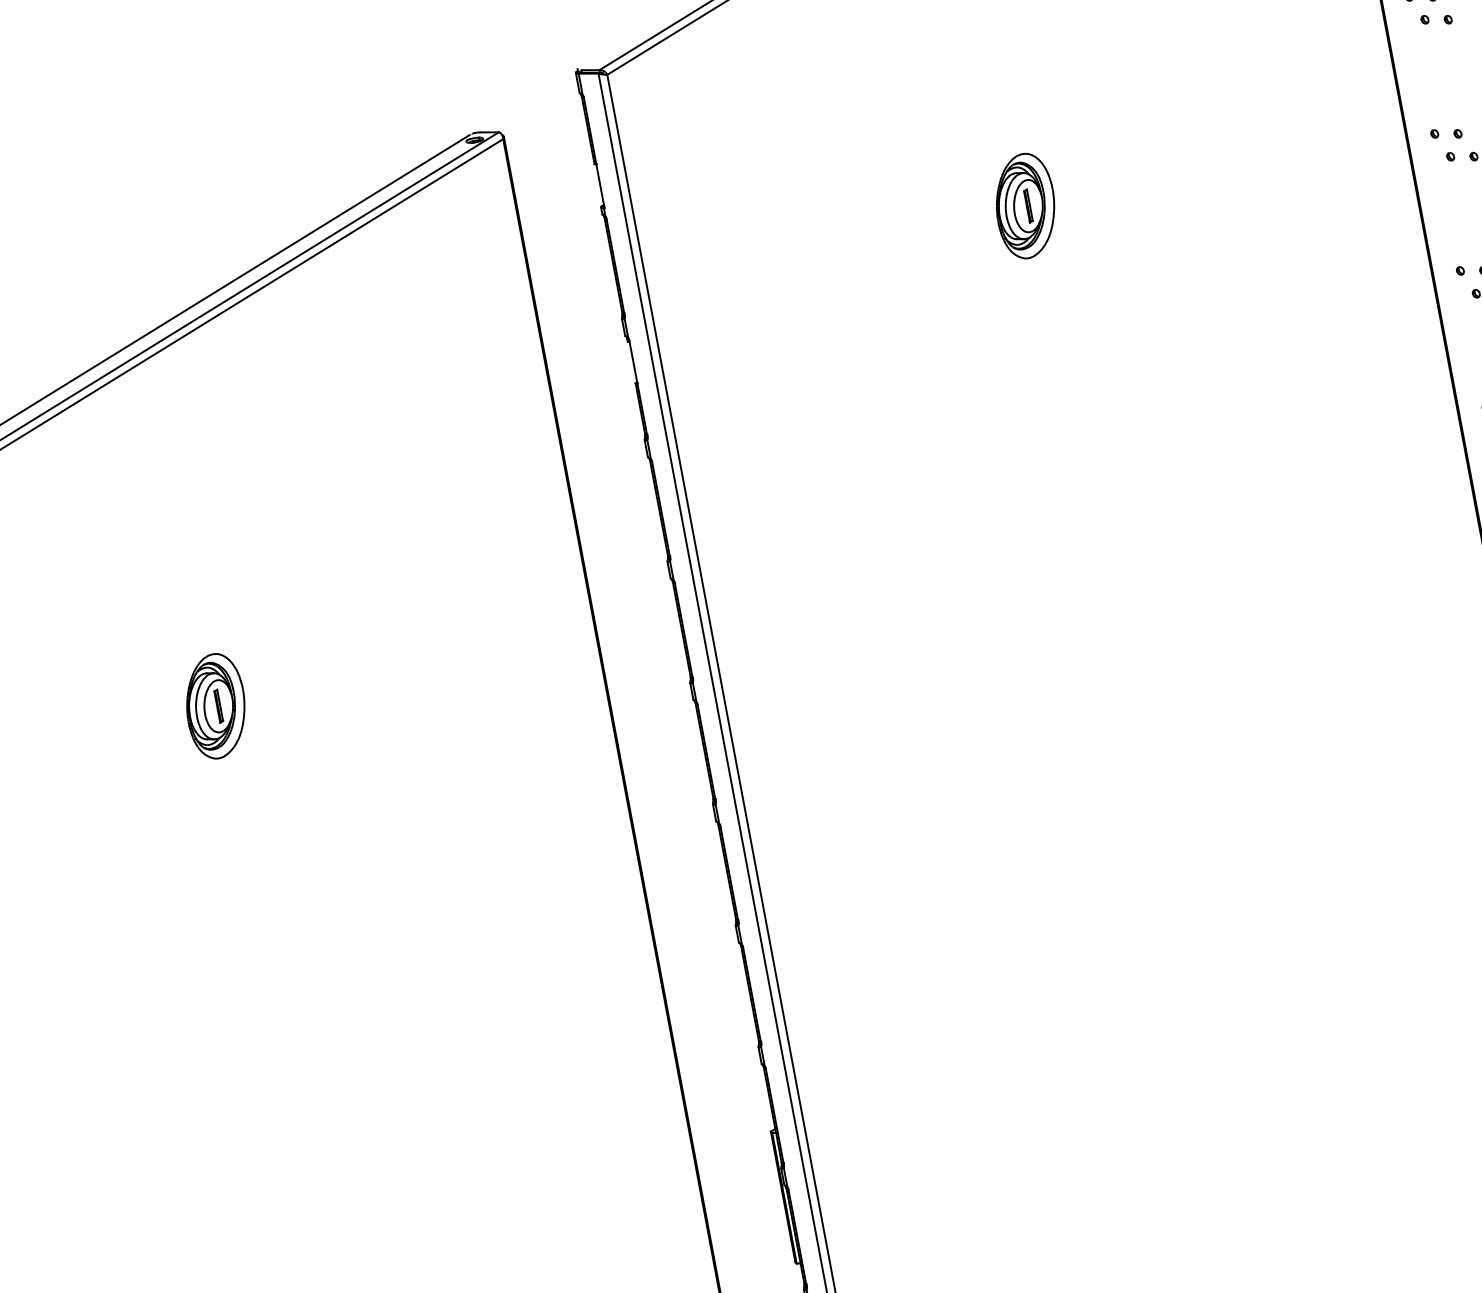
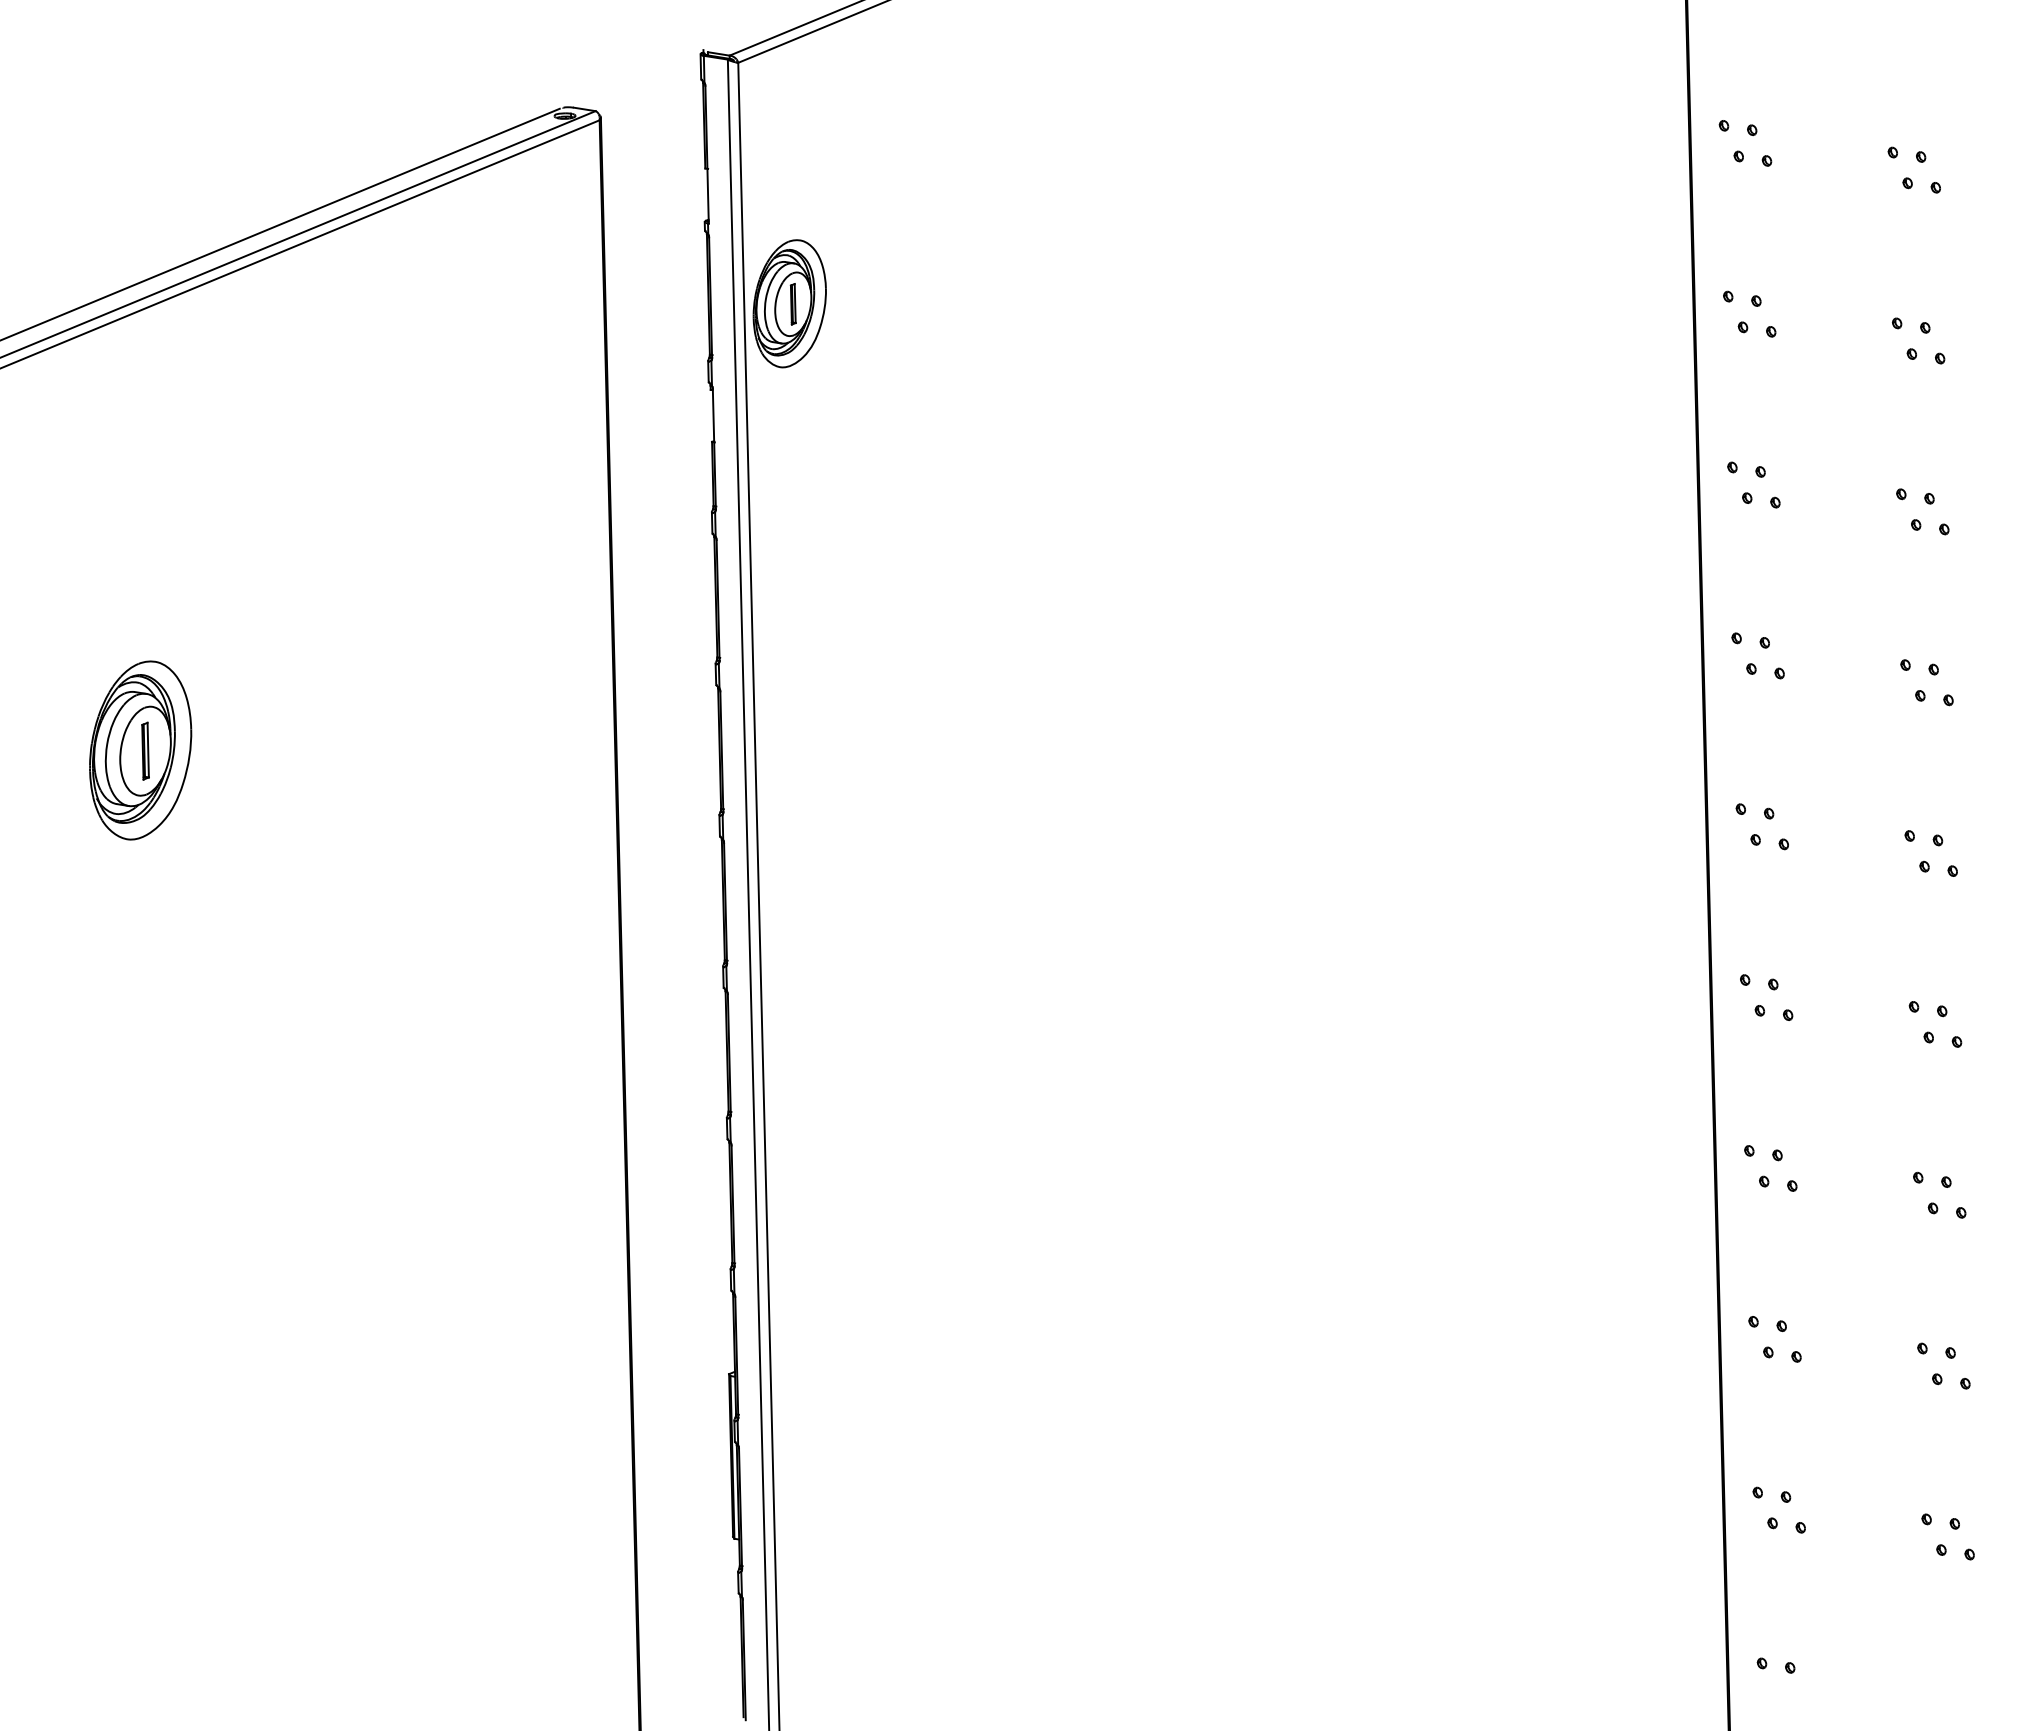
part: (1025, 205) -> (789, 303), moved
part: (215, 706) -> (140, 750), size x1.4

